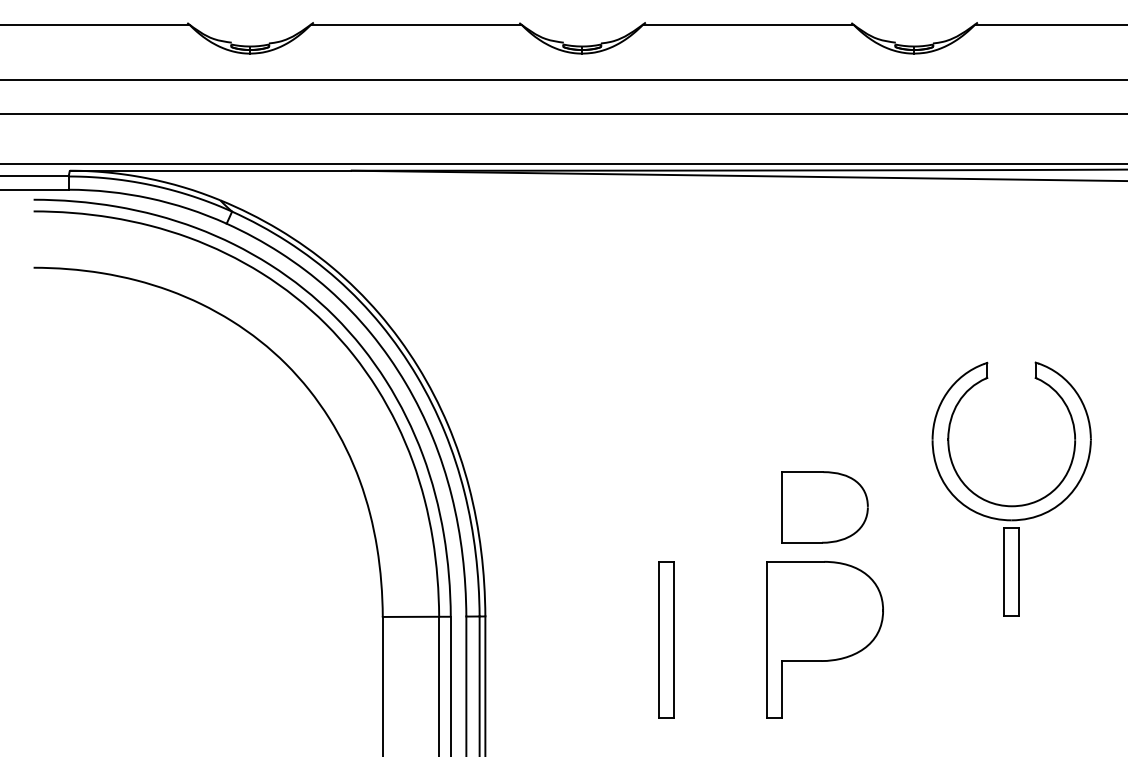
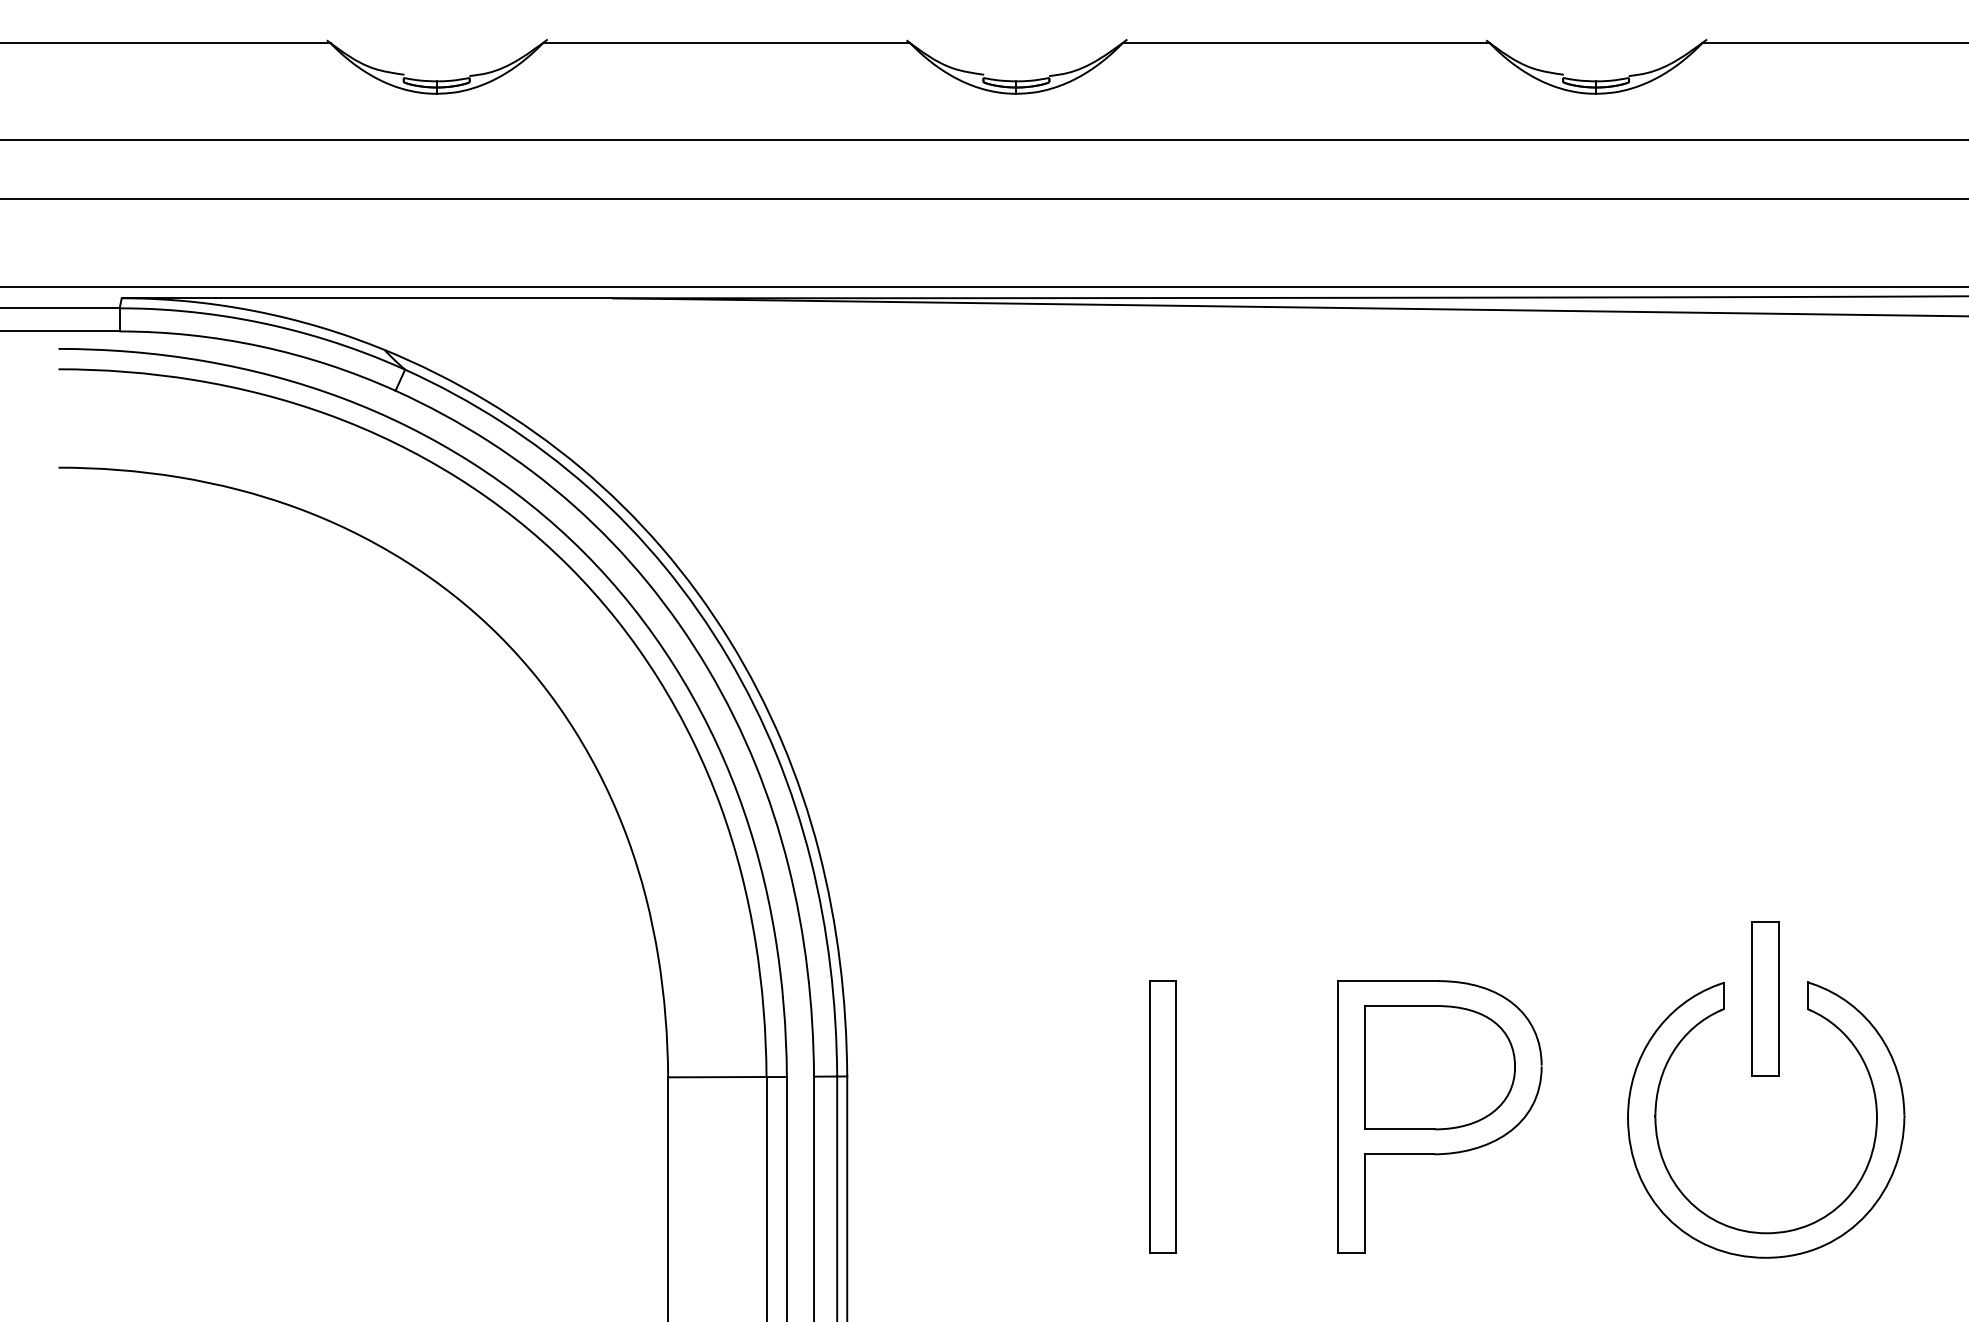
part: (950, 451) -> (1659, 1137), moved
part: (824, 507) -> (1439, 1067), moved

